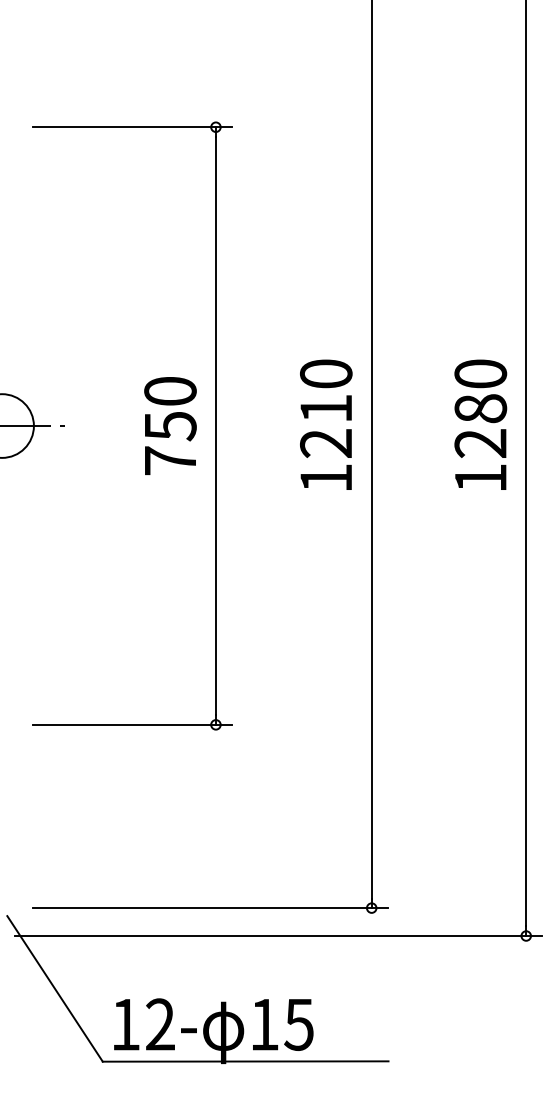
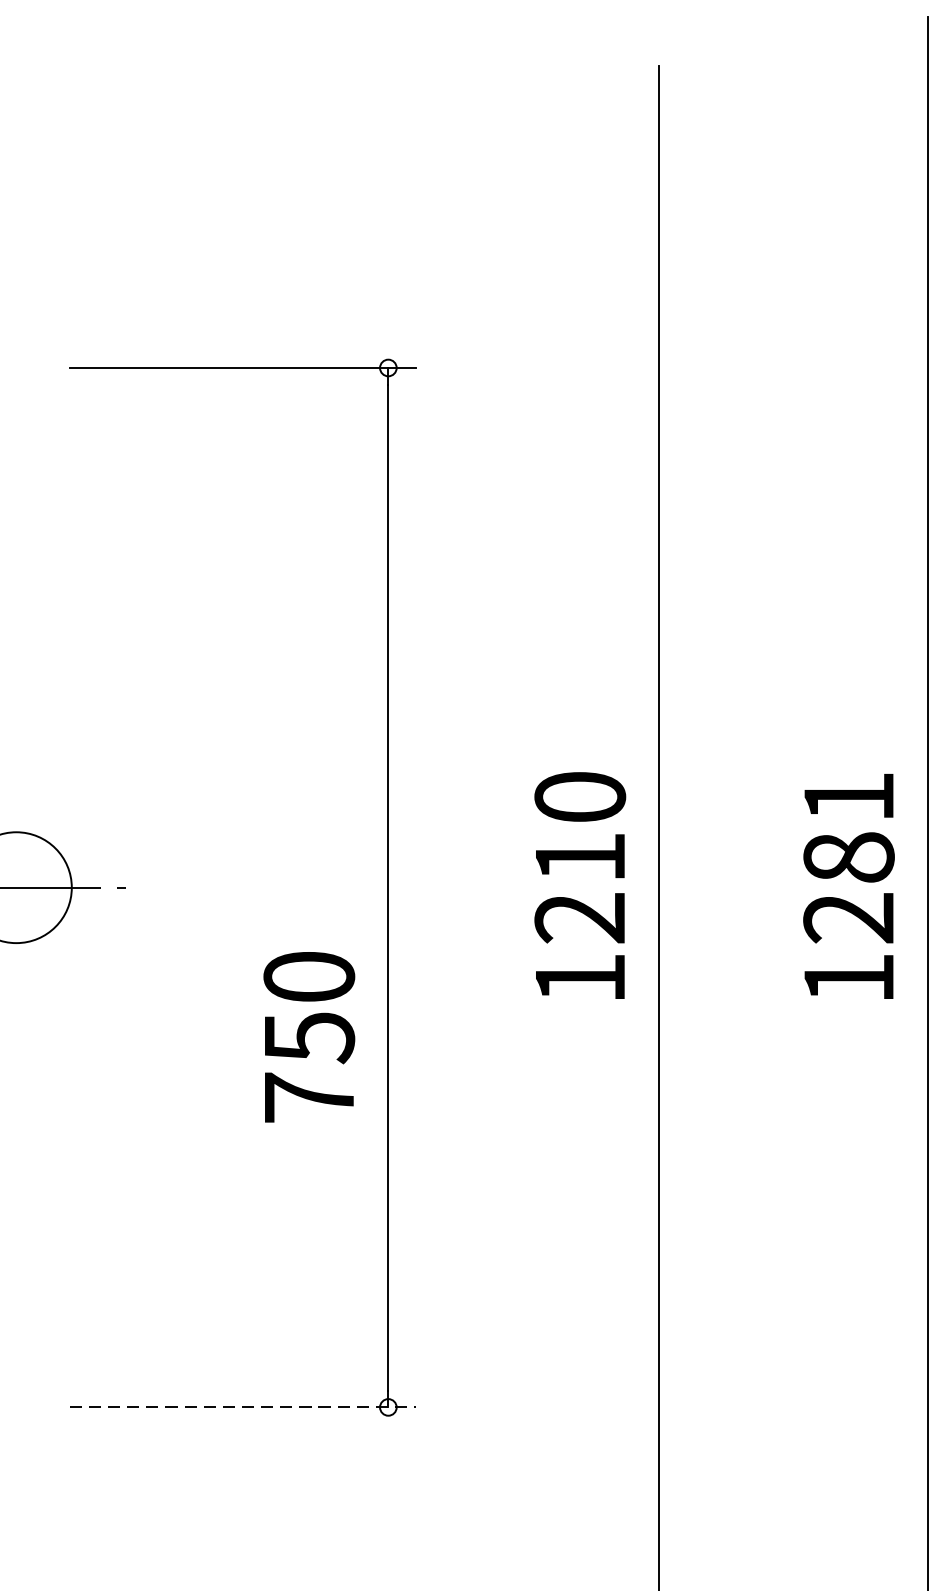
text: (480, 373) -> (848, 796), 1280 -> 1281
text: (170, 425) -> (309, 1036), moved
line: (132, 724) -> (243, 1406), solid -> dashed

